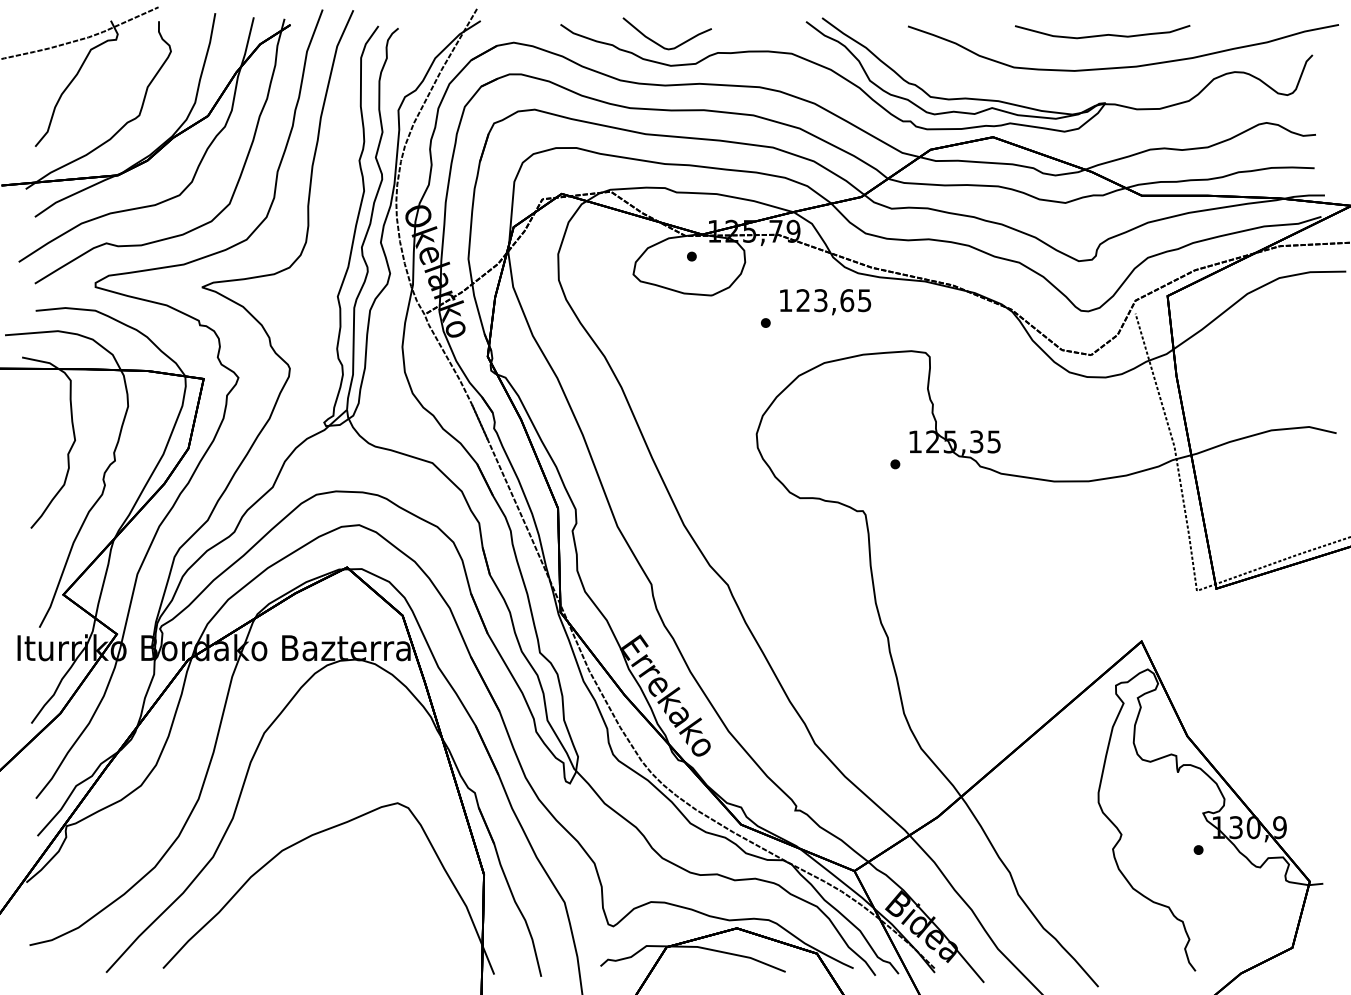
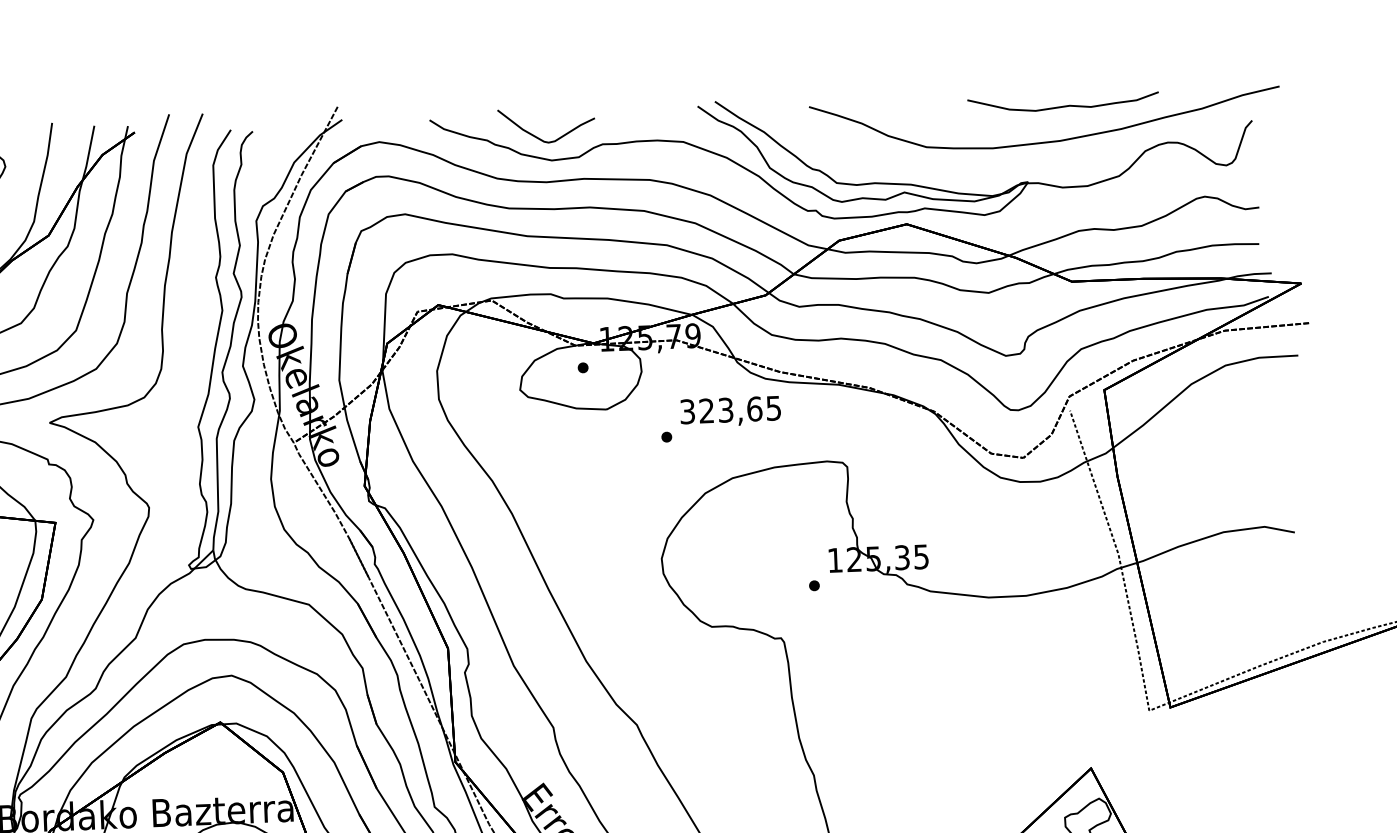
curve: (1102, 34) -> (1063, 105), moved
text: (785, 300) -> (687, 411), 123,65 -> 323,65

